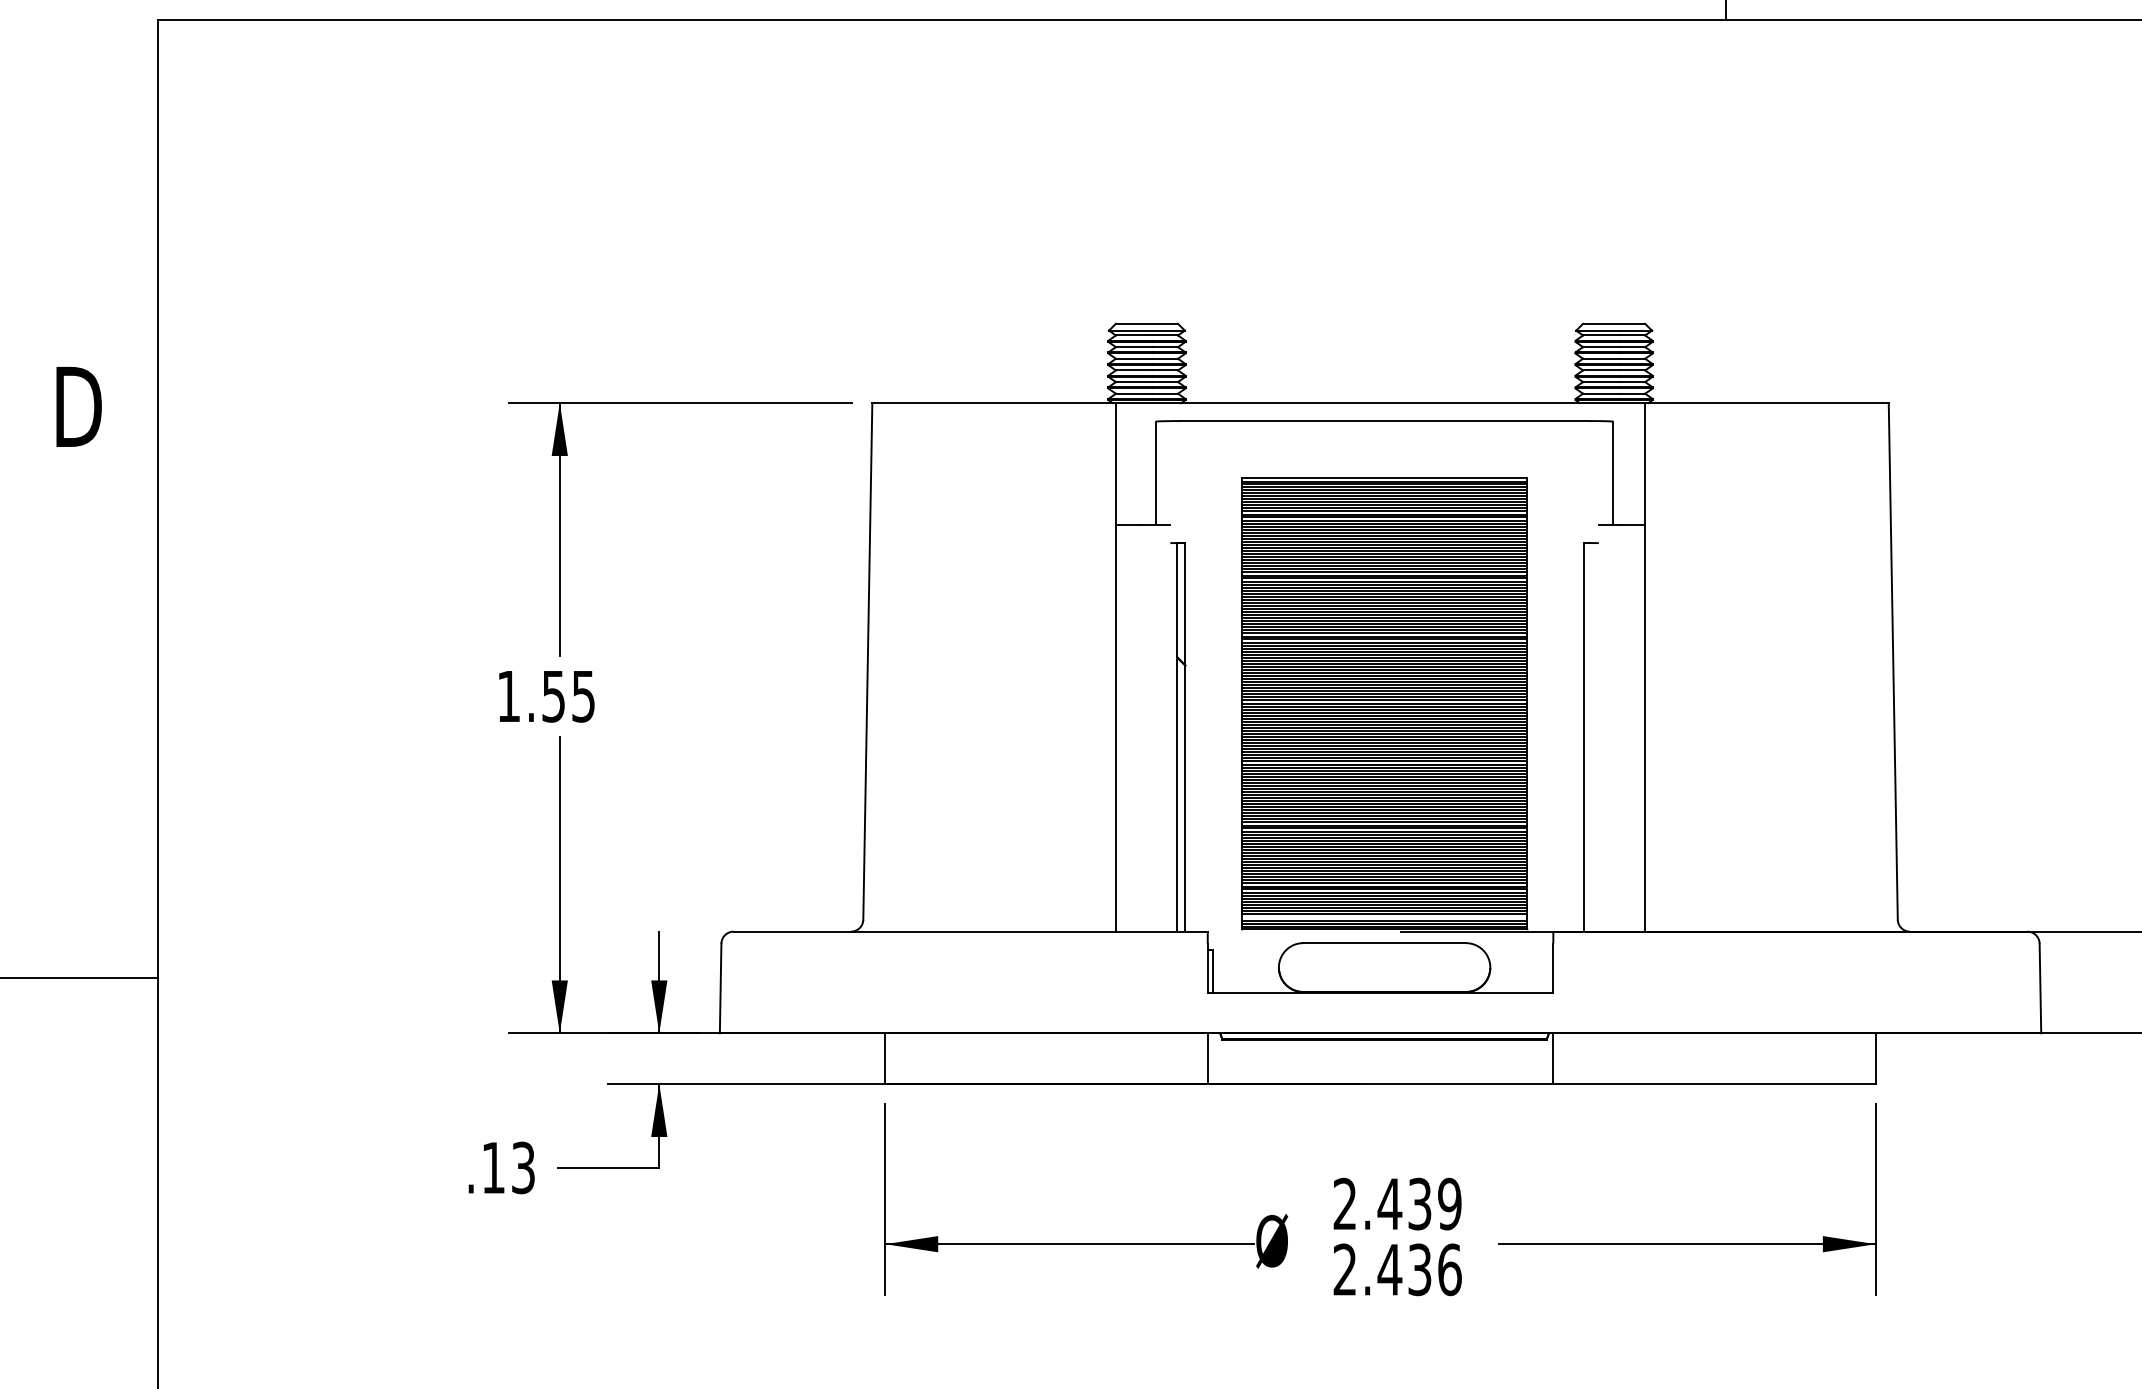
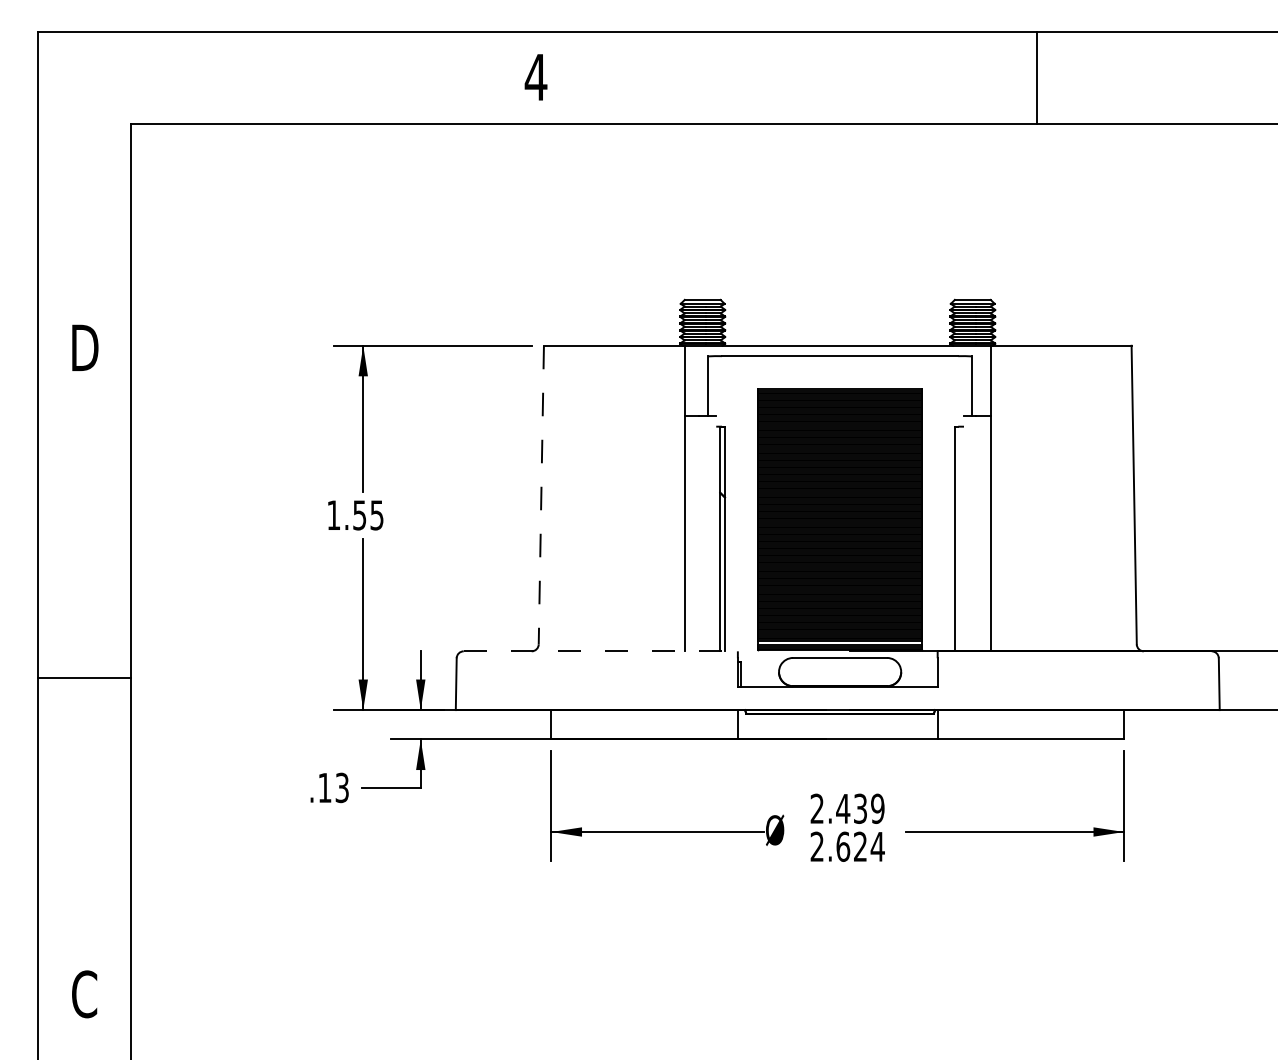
line: (868, 662) -> (541, 495), solid -> dashed
line: (971, 931) -> (601, 651), solid -> dashed
text: (1419, 1269) -> (860, 846), 2.436 -> 2.624

